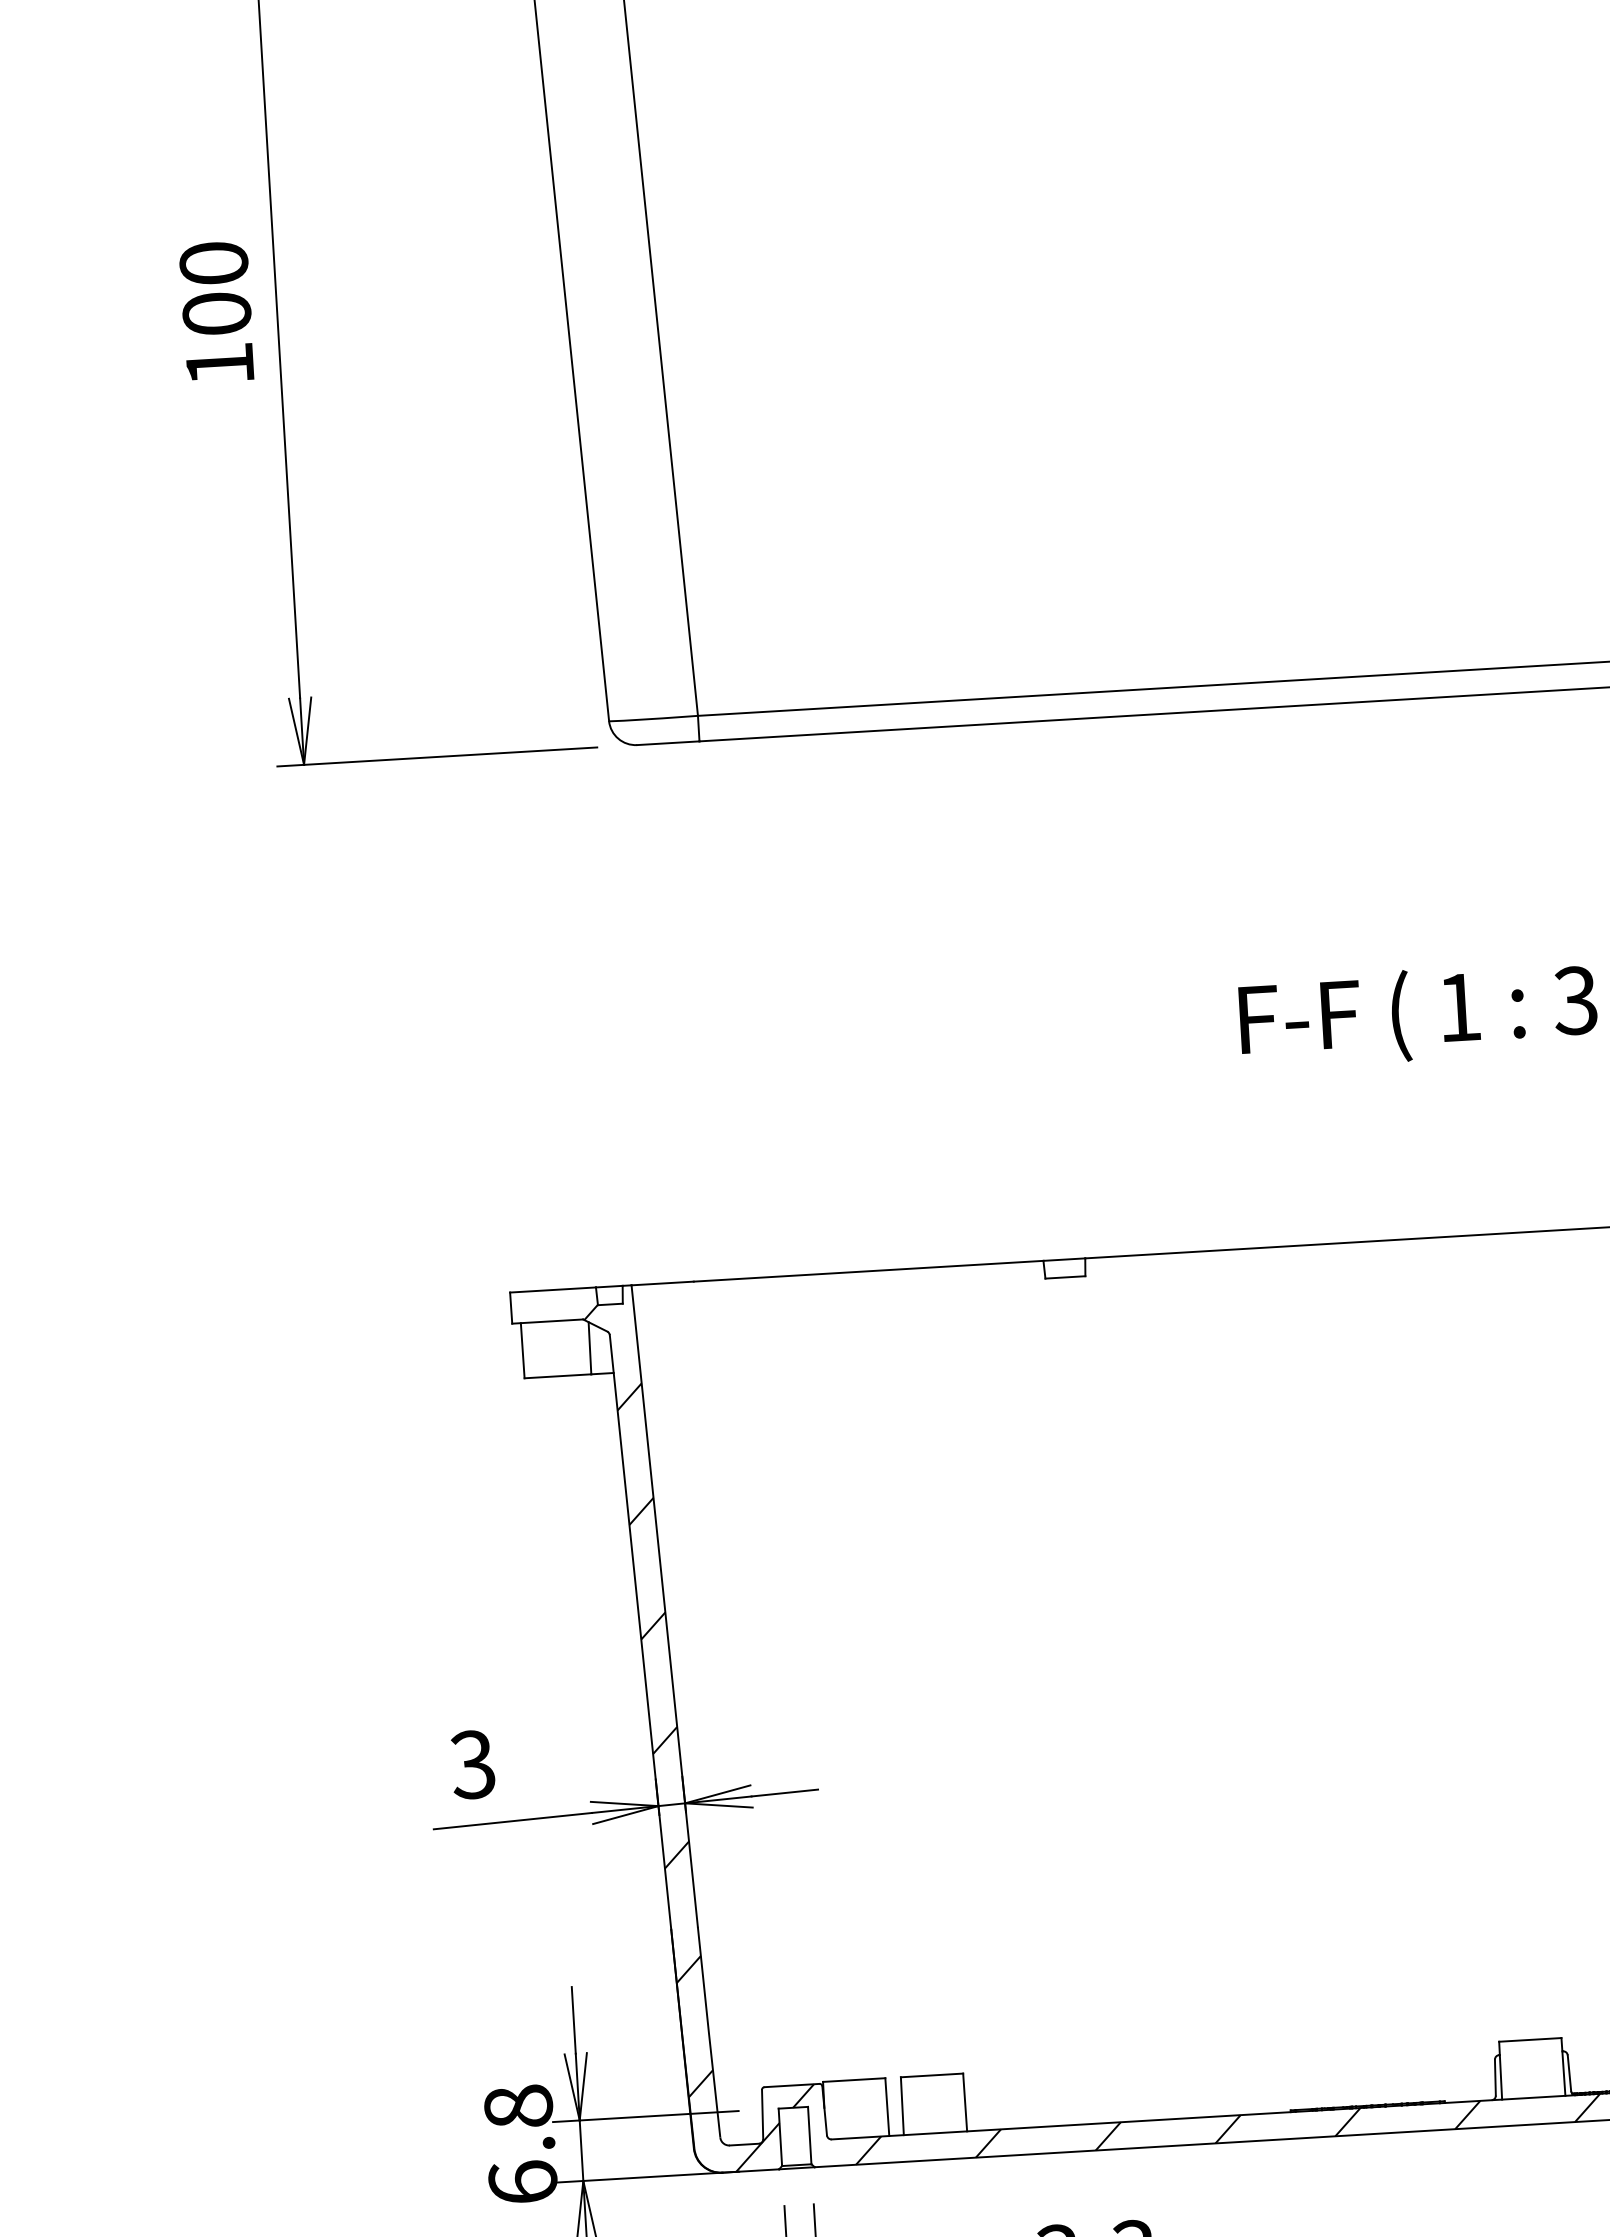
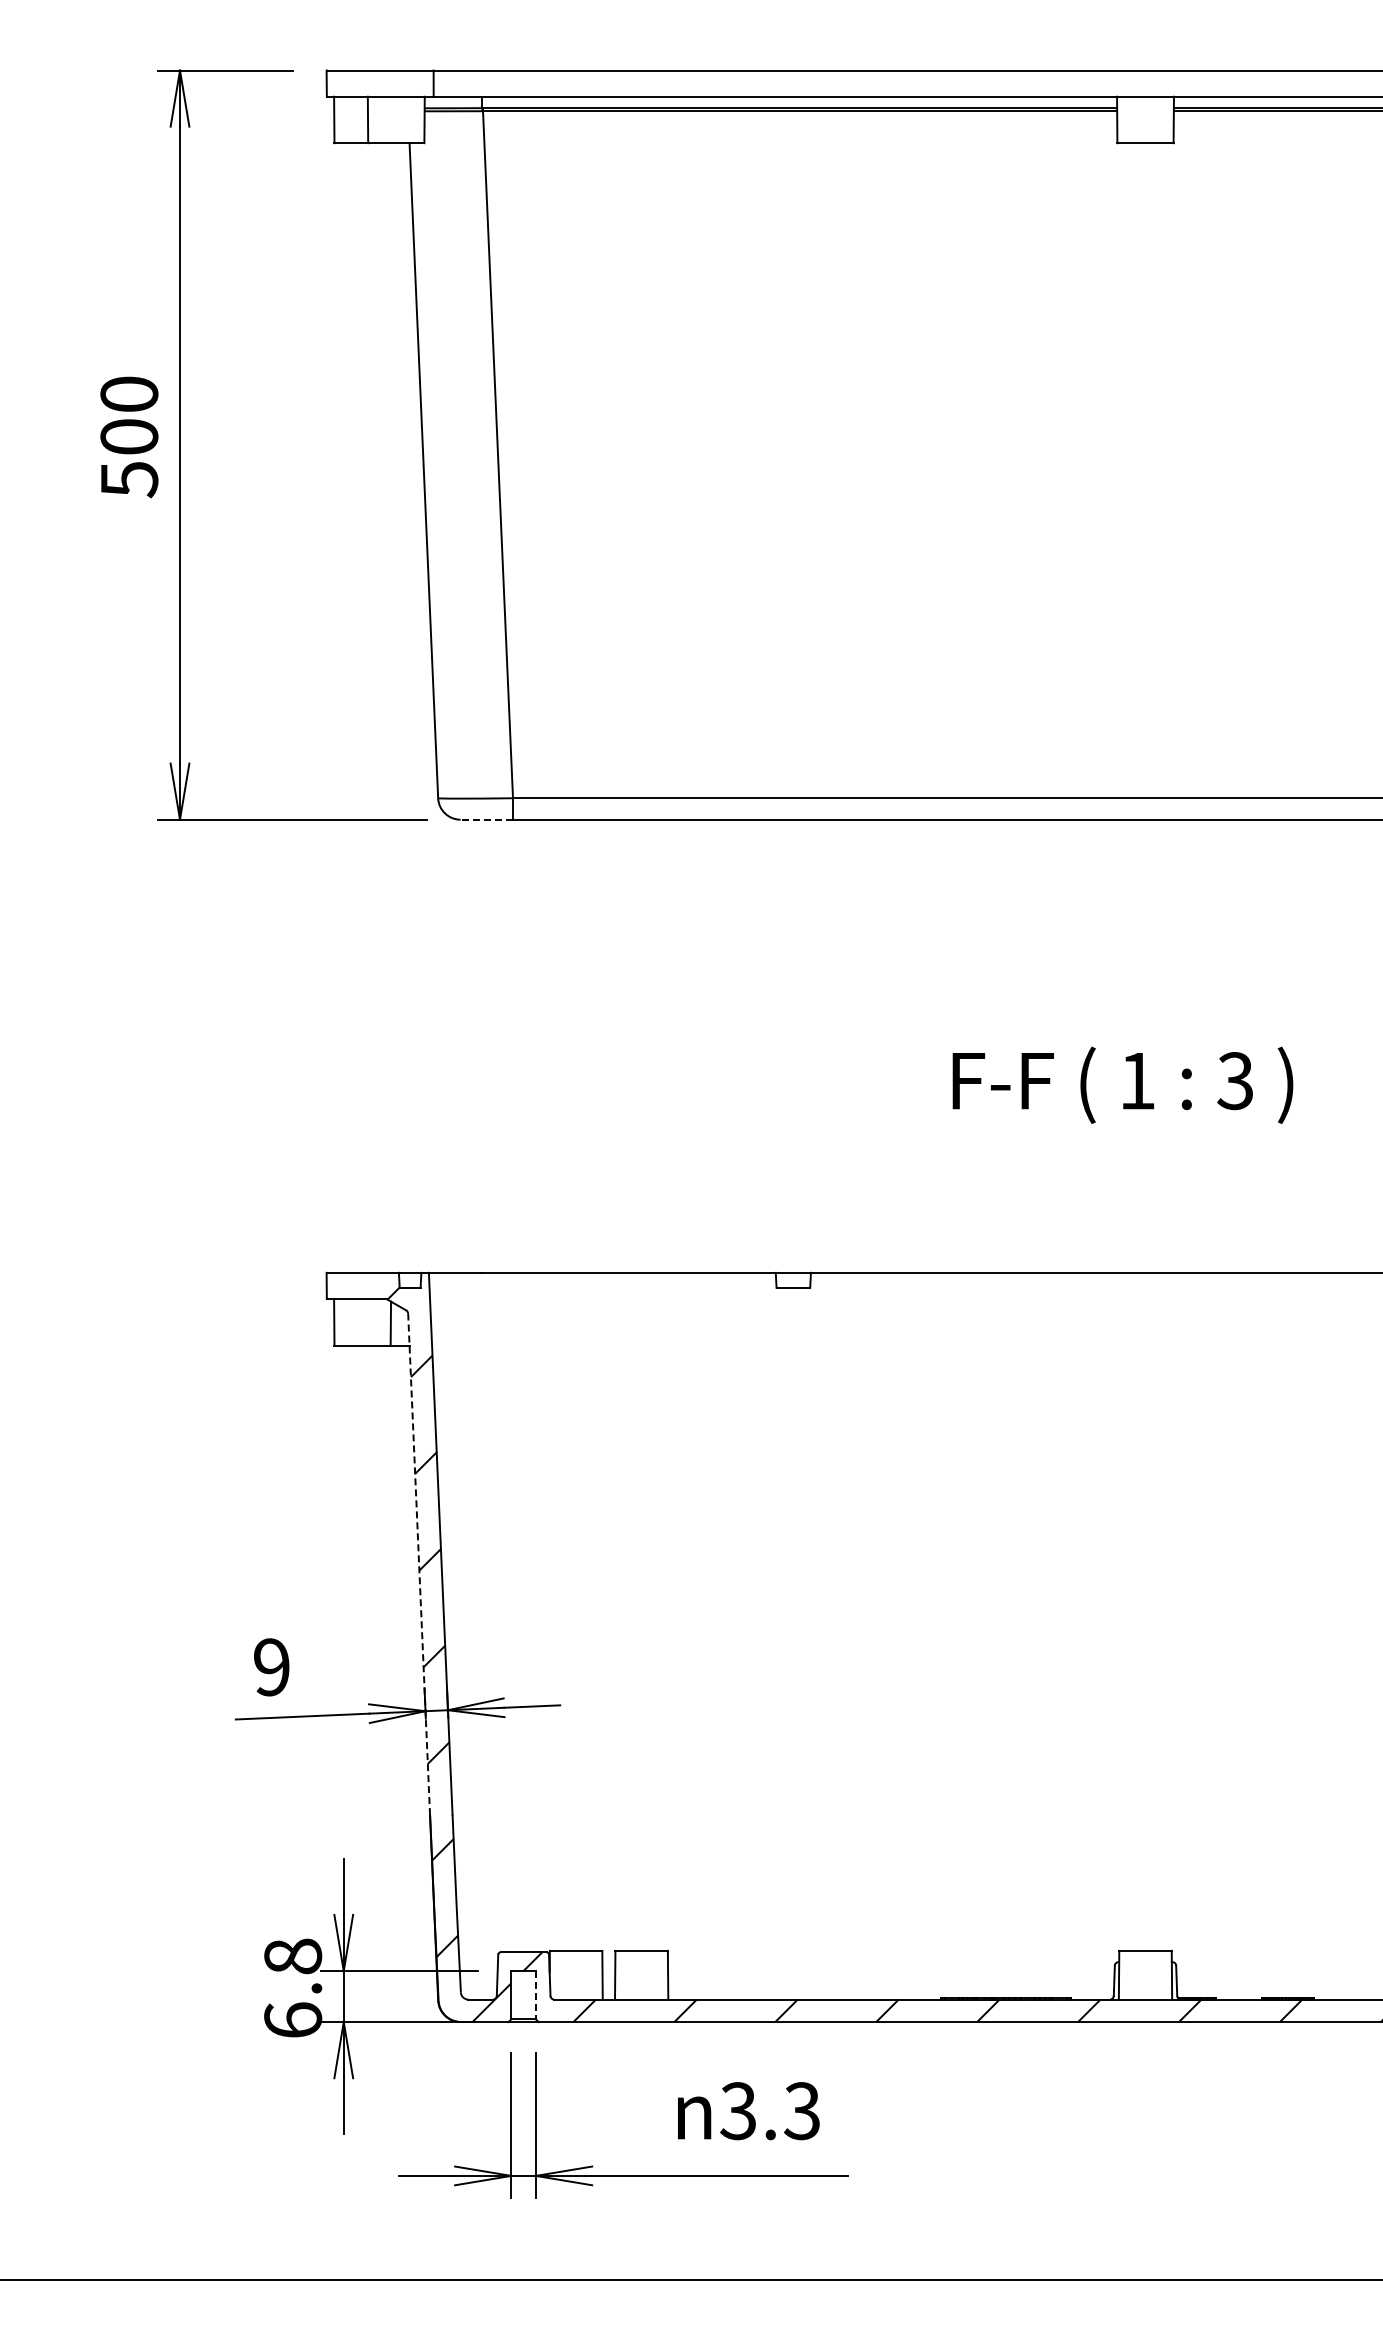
text: (220, 365) -> (129, 480), 100 -> 500
line: (667, 742) -> (486, 819), solid -> dashed
line: (641, 1633) -> (419, 1565), solid -> dashed
text: (472, 1765) -> (271, 1667), 3 -> 9
line: (810, 2135) -> (536, 1995), solid -> dashed

